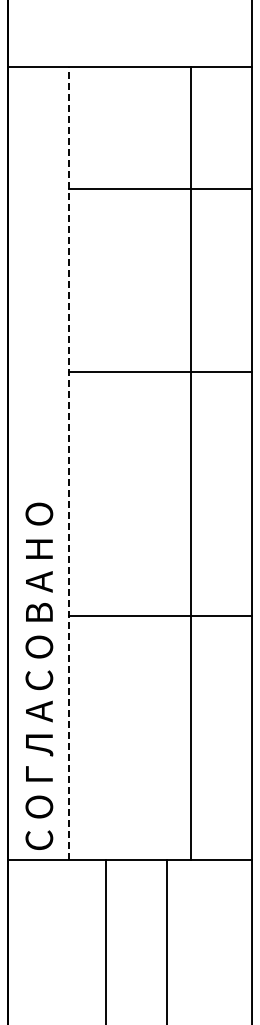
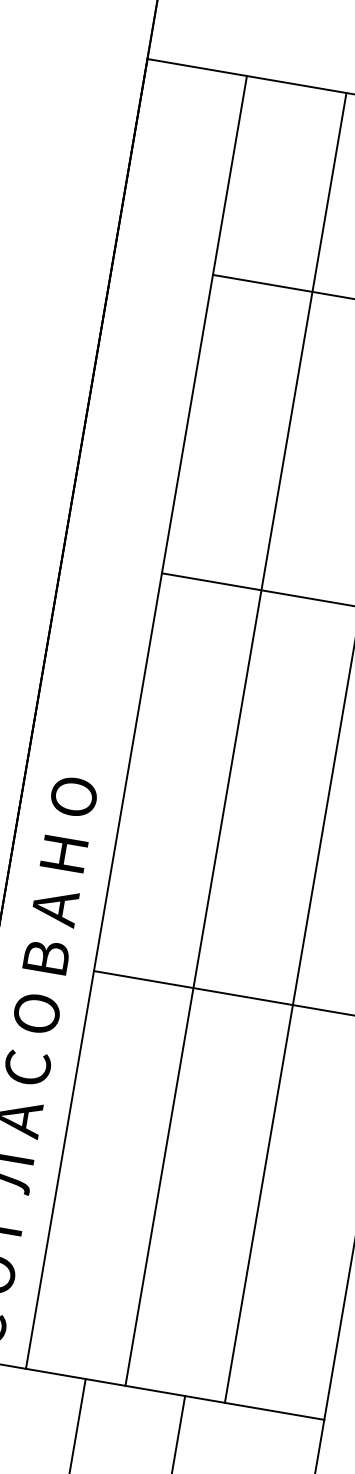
line: (69, 462) -> (137, 721), dashed -> solid
line: (130, 462) -> (236, 738), added

